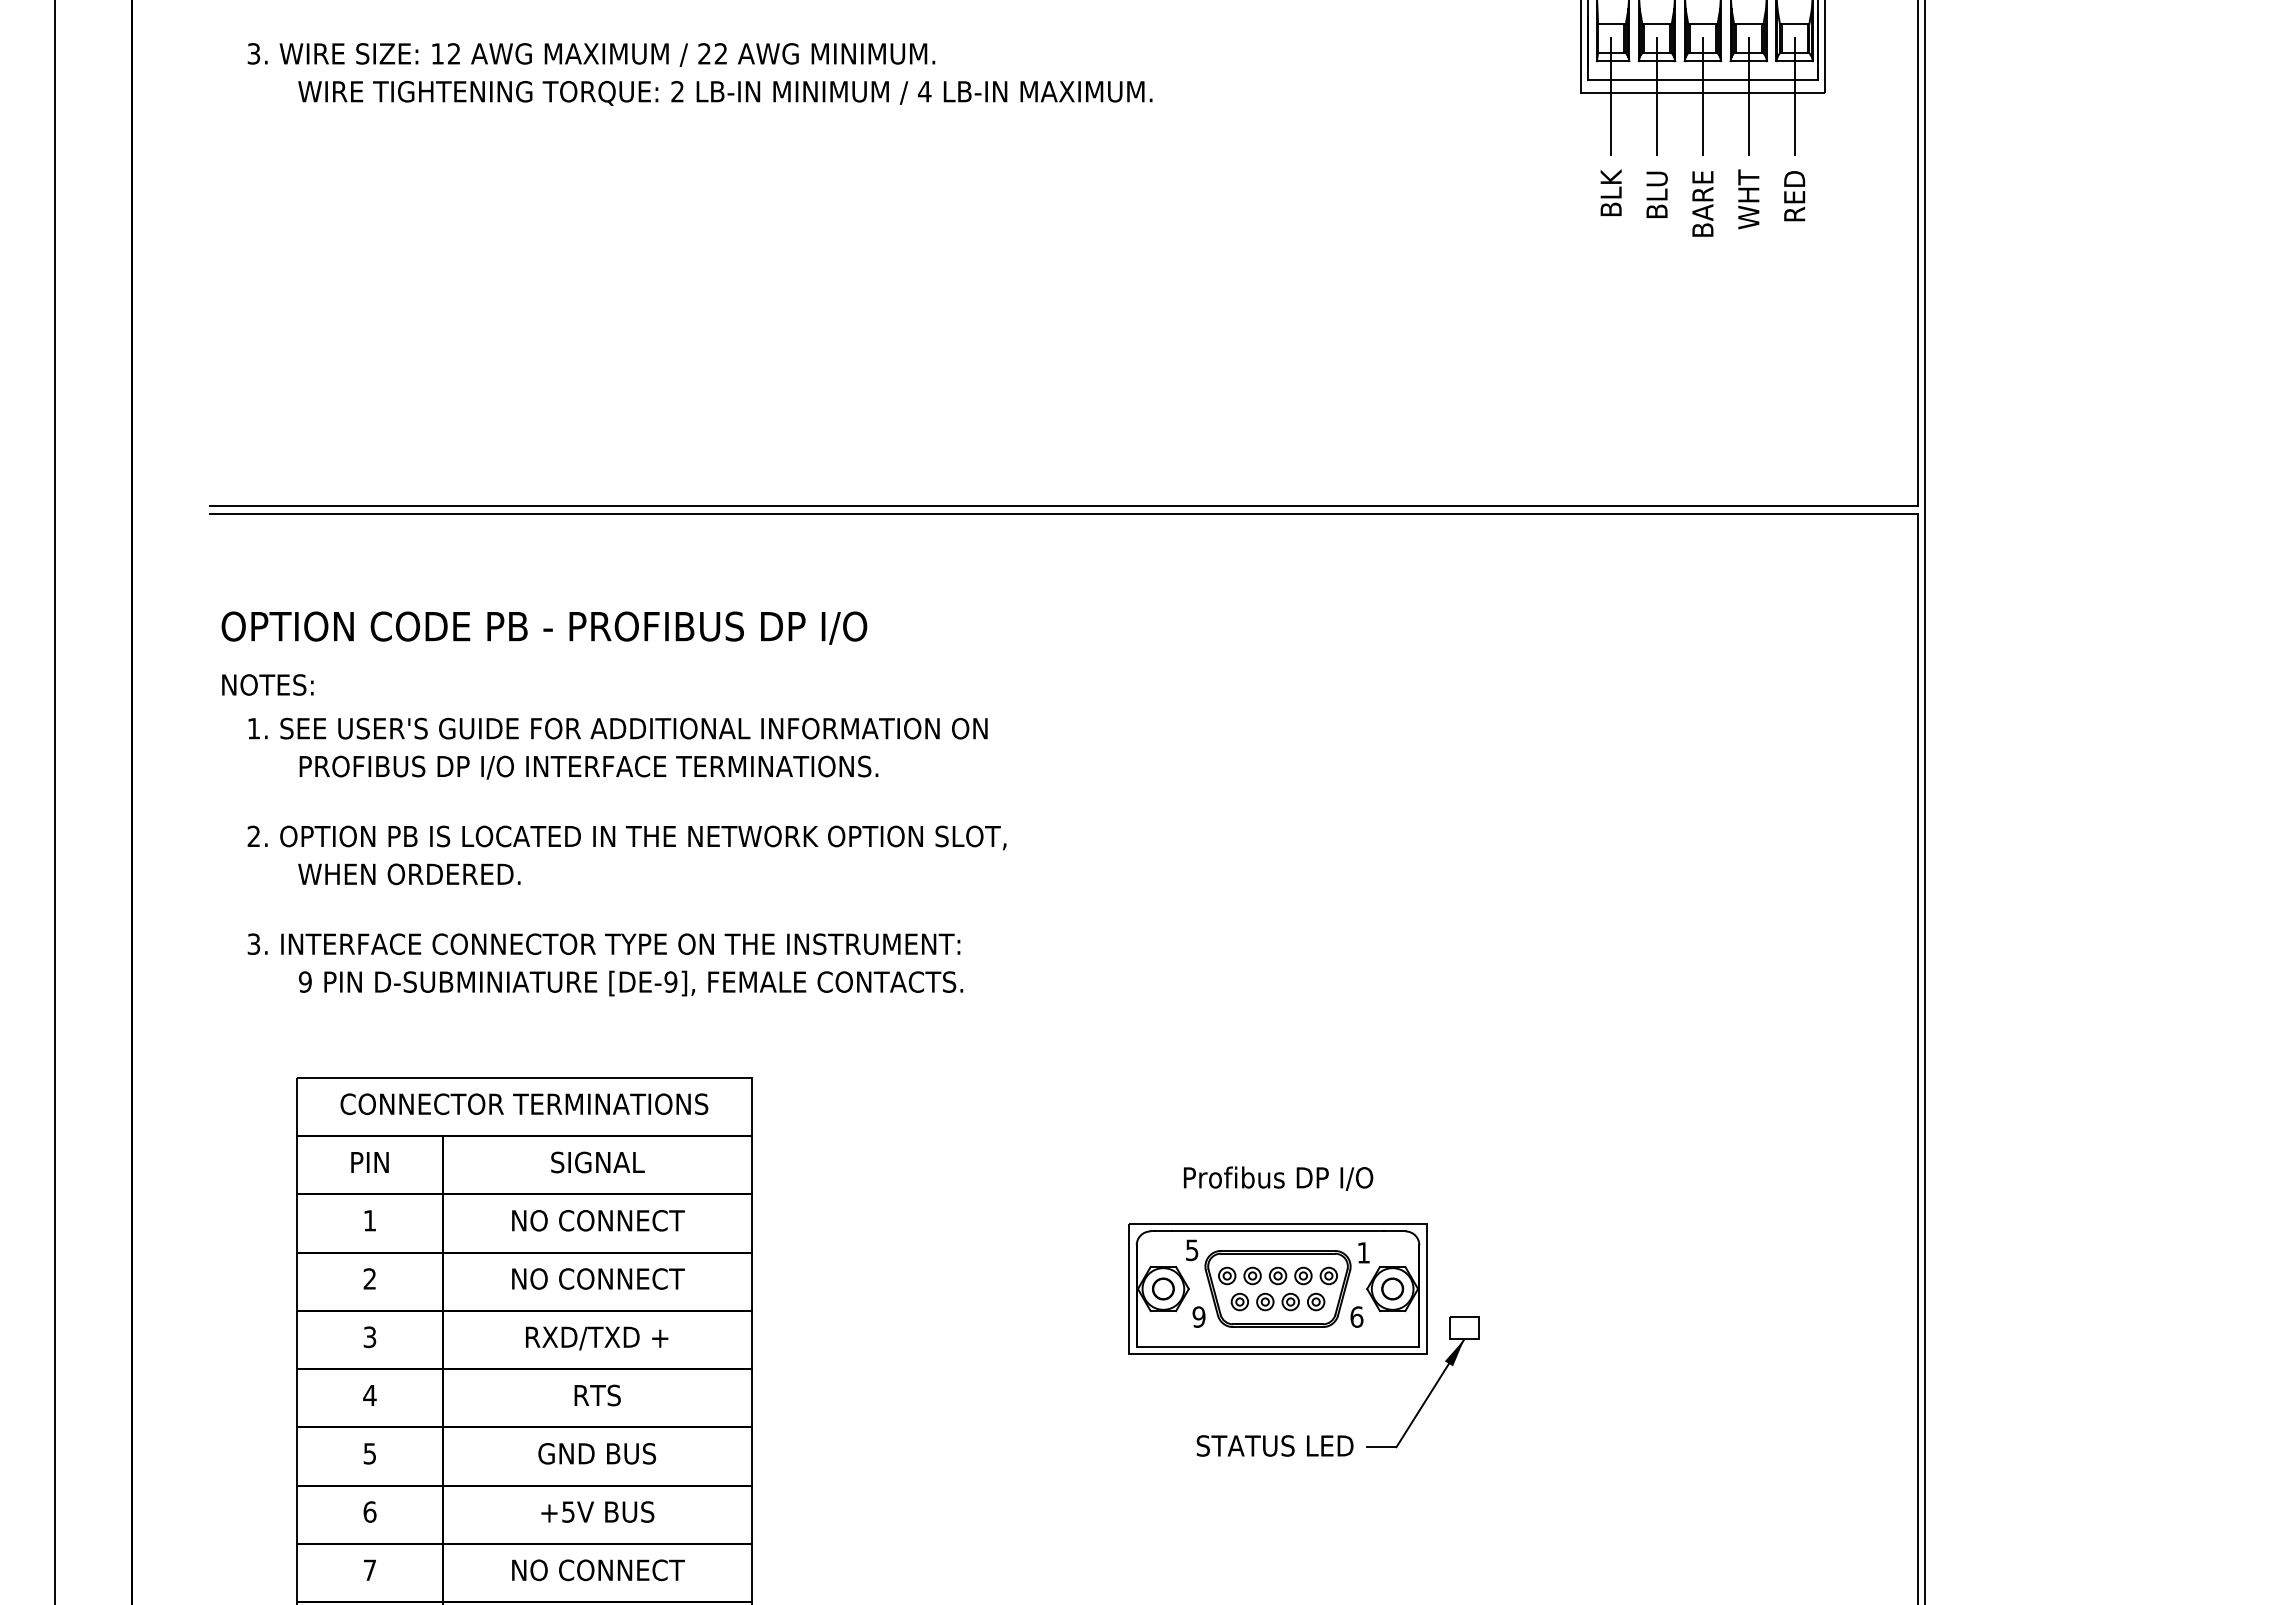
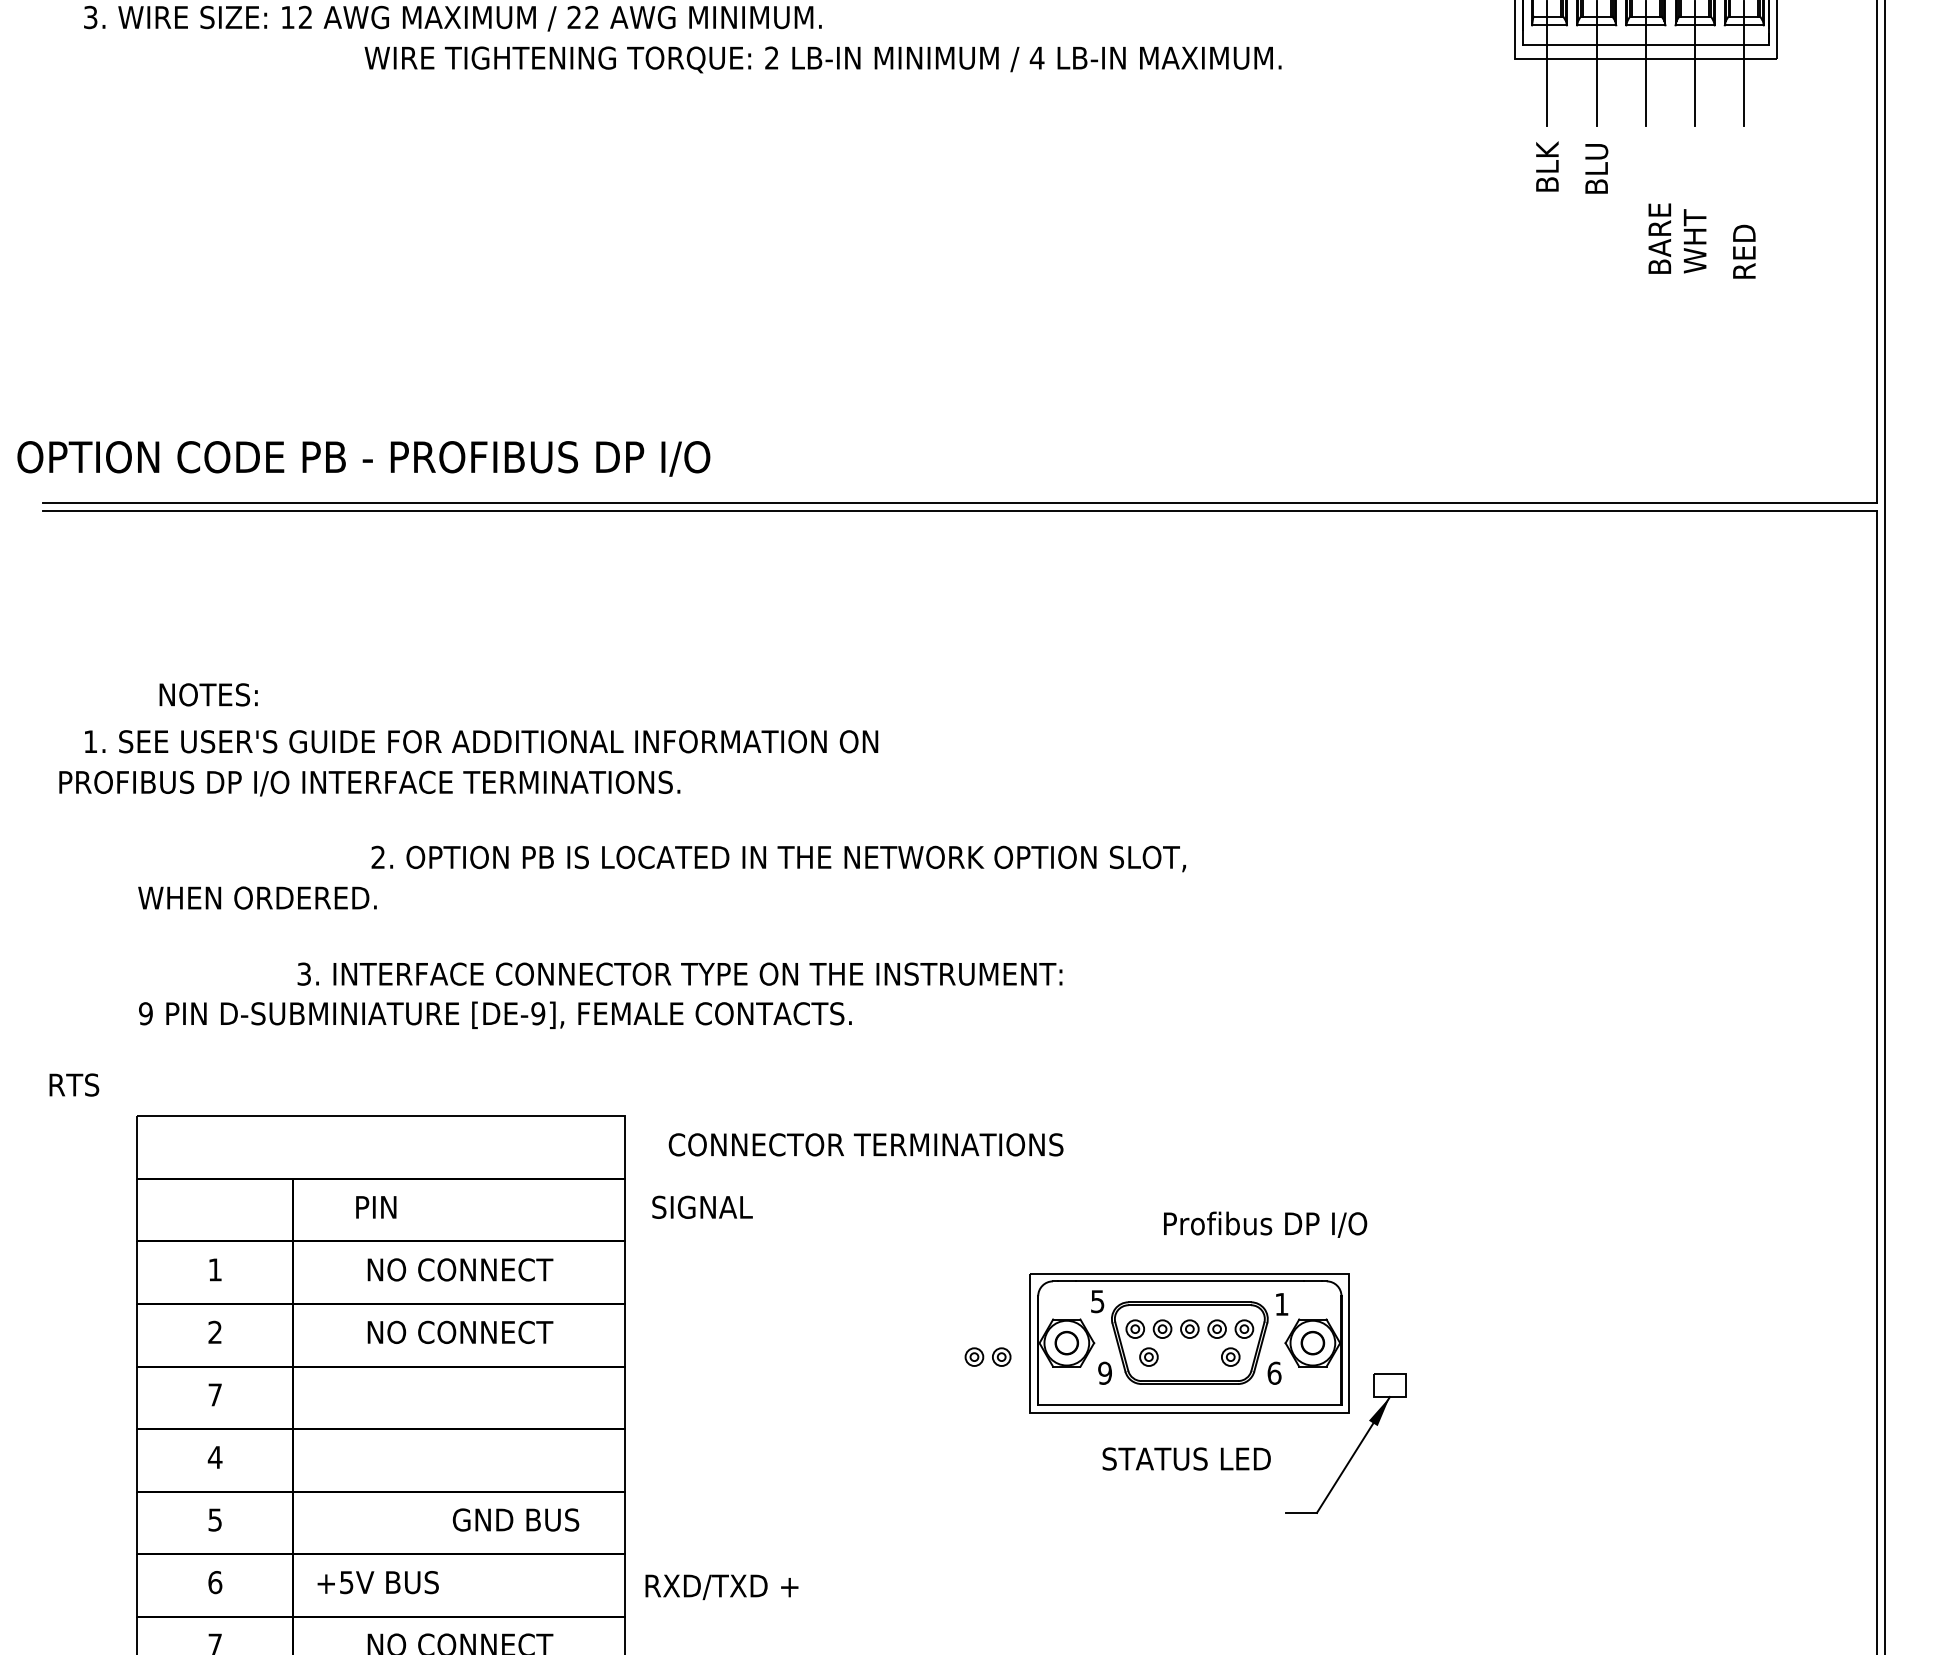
text: (725, 93) -> (823, 60), moved
text: (1794, 196) -> (1744, 252), moved
text: (1748, 199) -> (1694, 241), moved
text: (1702, 203) -> (1659, 238), moved
text: (544, 627) -> (363, 458), moved
text: (267, 684) -> (208, 694), moved
text: (588, 767) -> (369, 783), moved
text: (626, 837) -> (778, 858), moved
text: (603, 944) -> (679, 974), moved
text: (524, 1104) -> (866, 1145), moved
text: (369, 1162) -> (375, 1207), moved
text: (597, 1162) -> (702, 1207), moved
text: (1278, 1178) -> (1265, 1224), moved
part: (1277, 1301) -> (987, 1356), moved
text: (369, 1337) -> (214, 1395), 3 -> 7
text: (597, 1338) -> (722, 1587), moved
text: (597, 1395) -> (74, 1085), moved
text: (1274, 1445) -> (1186, 1458), moved
text: (597, 1453) -> (516, 1519), moved
text: (597, 1511) -> (377, 1581), moved

